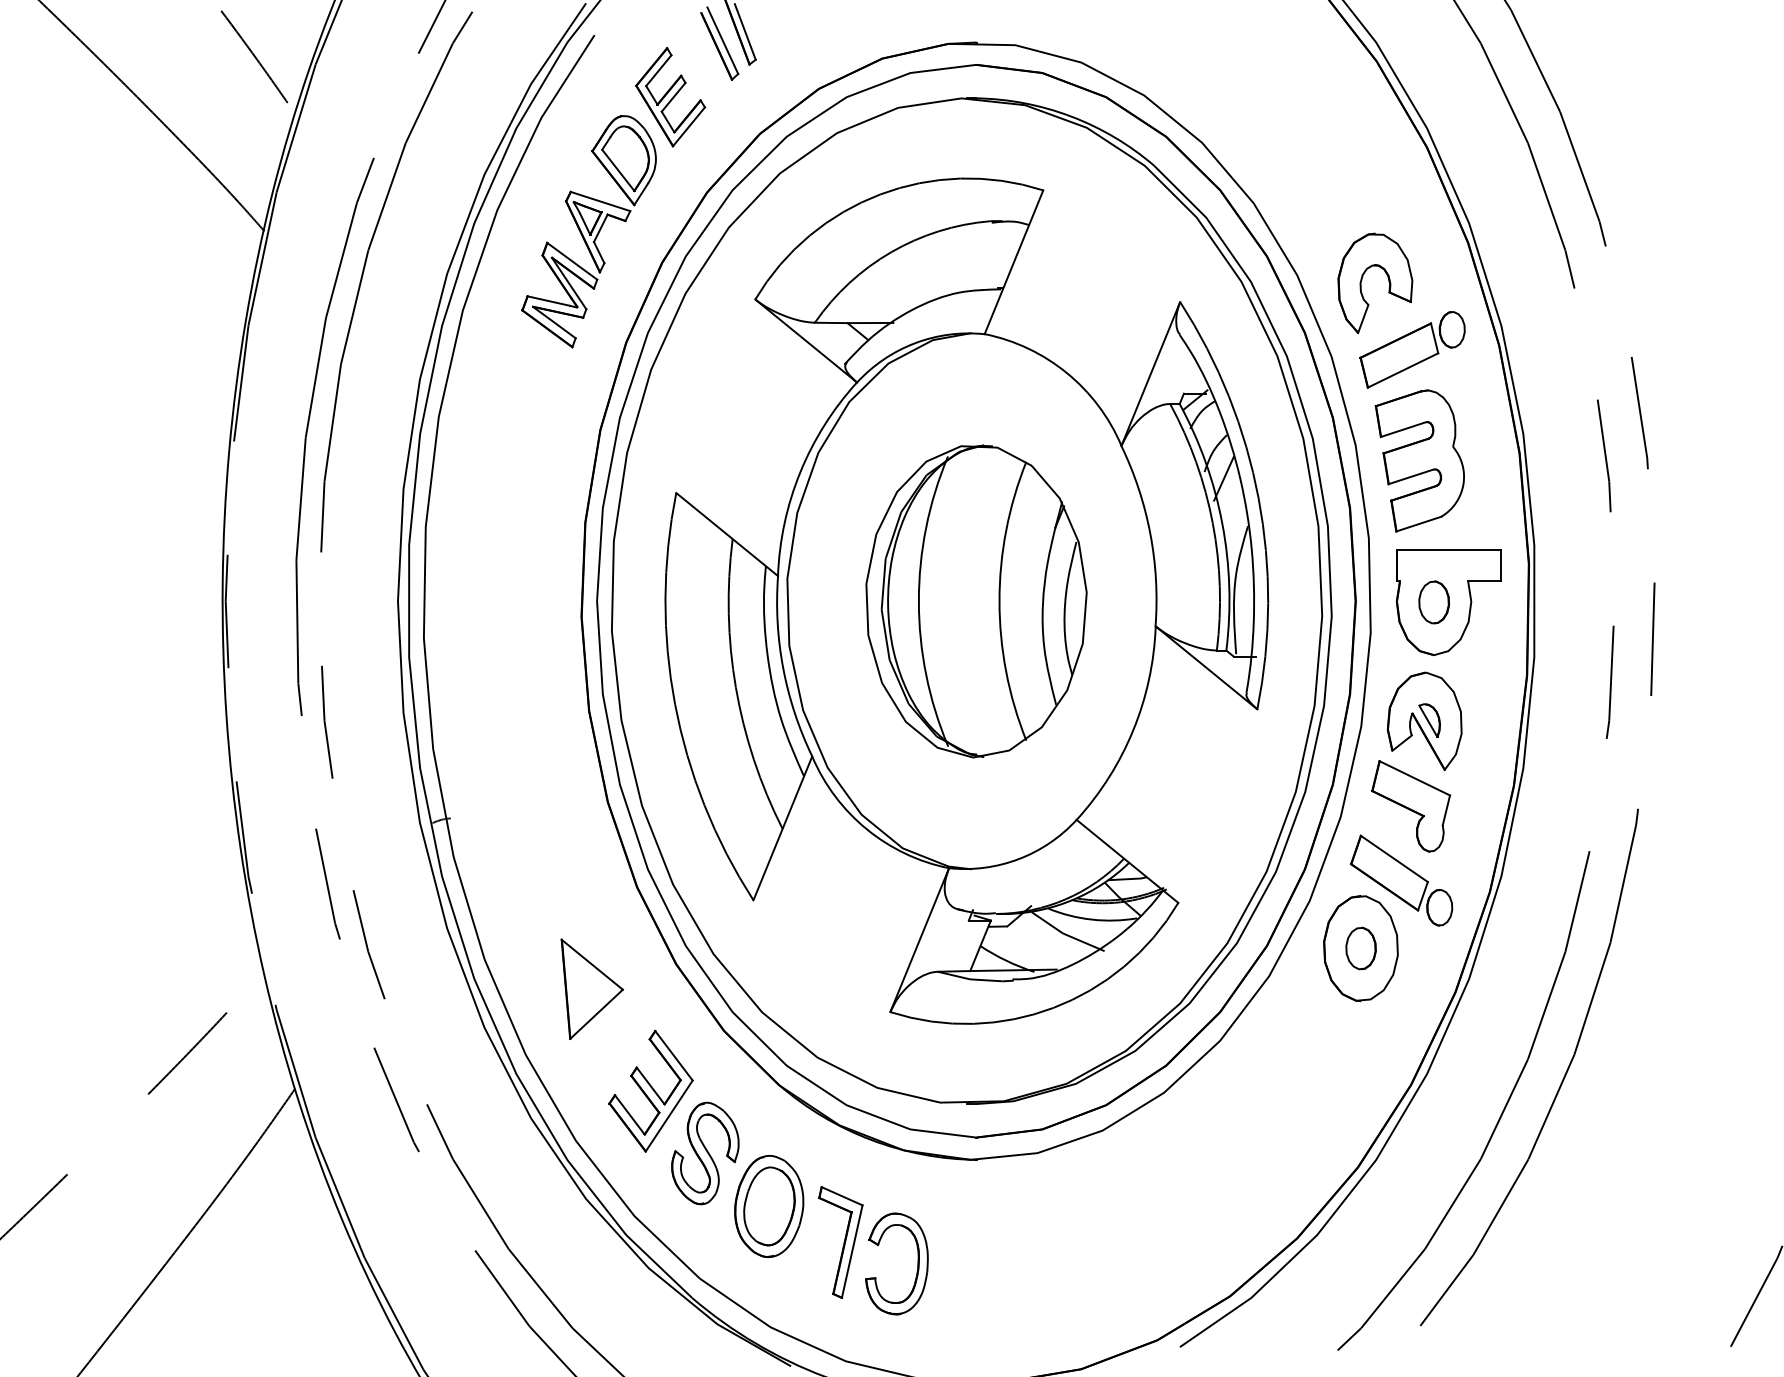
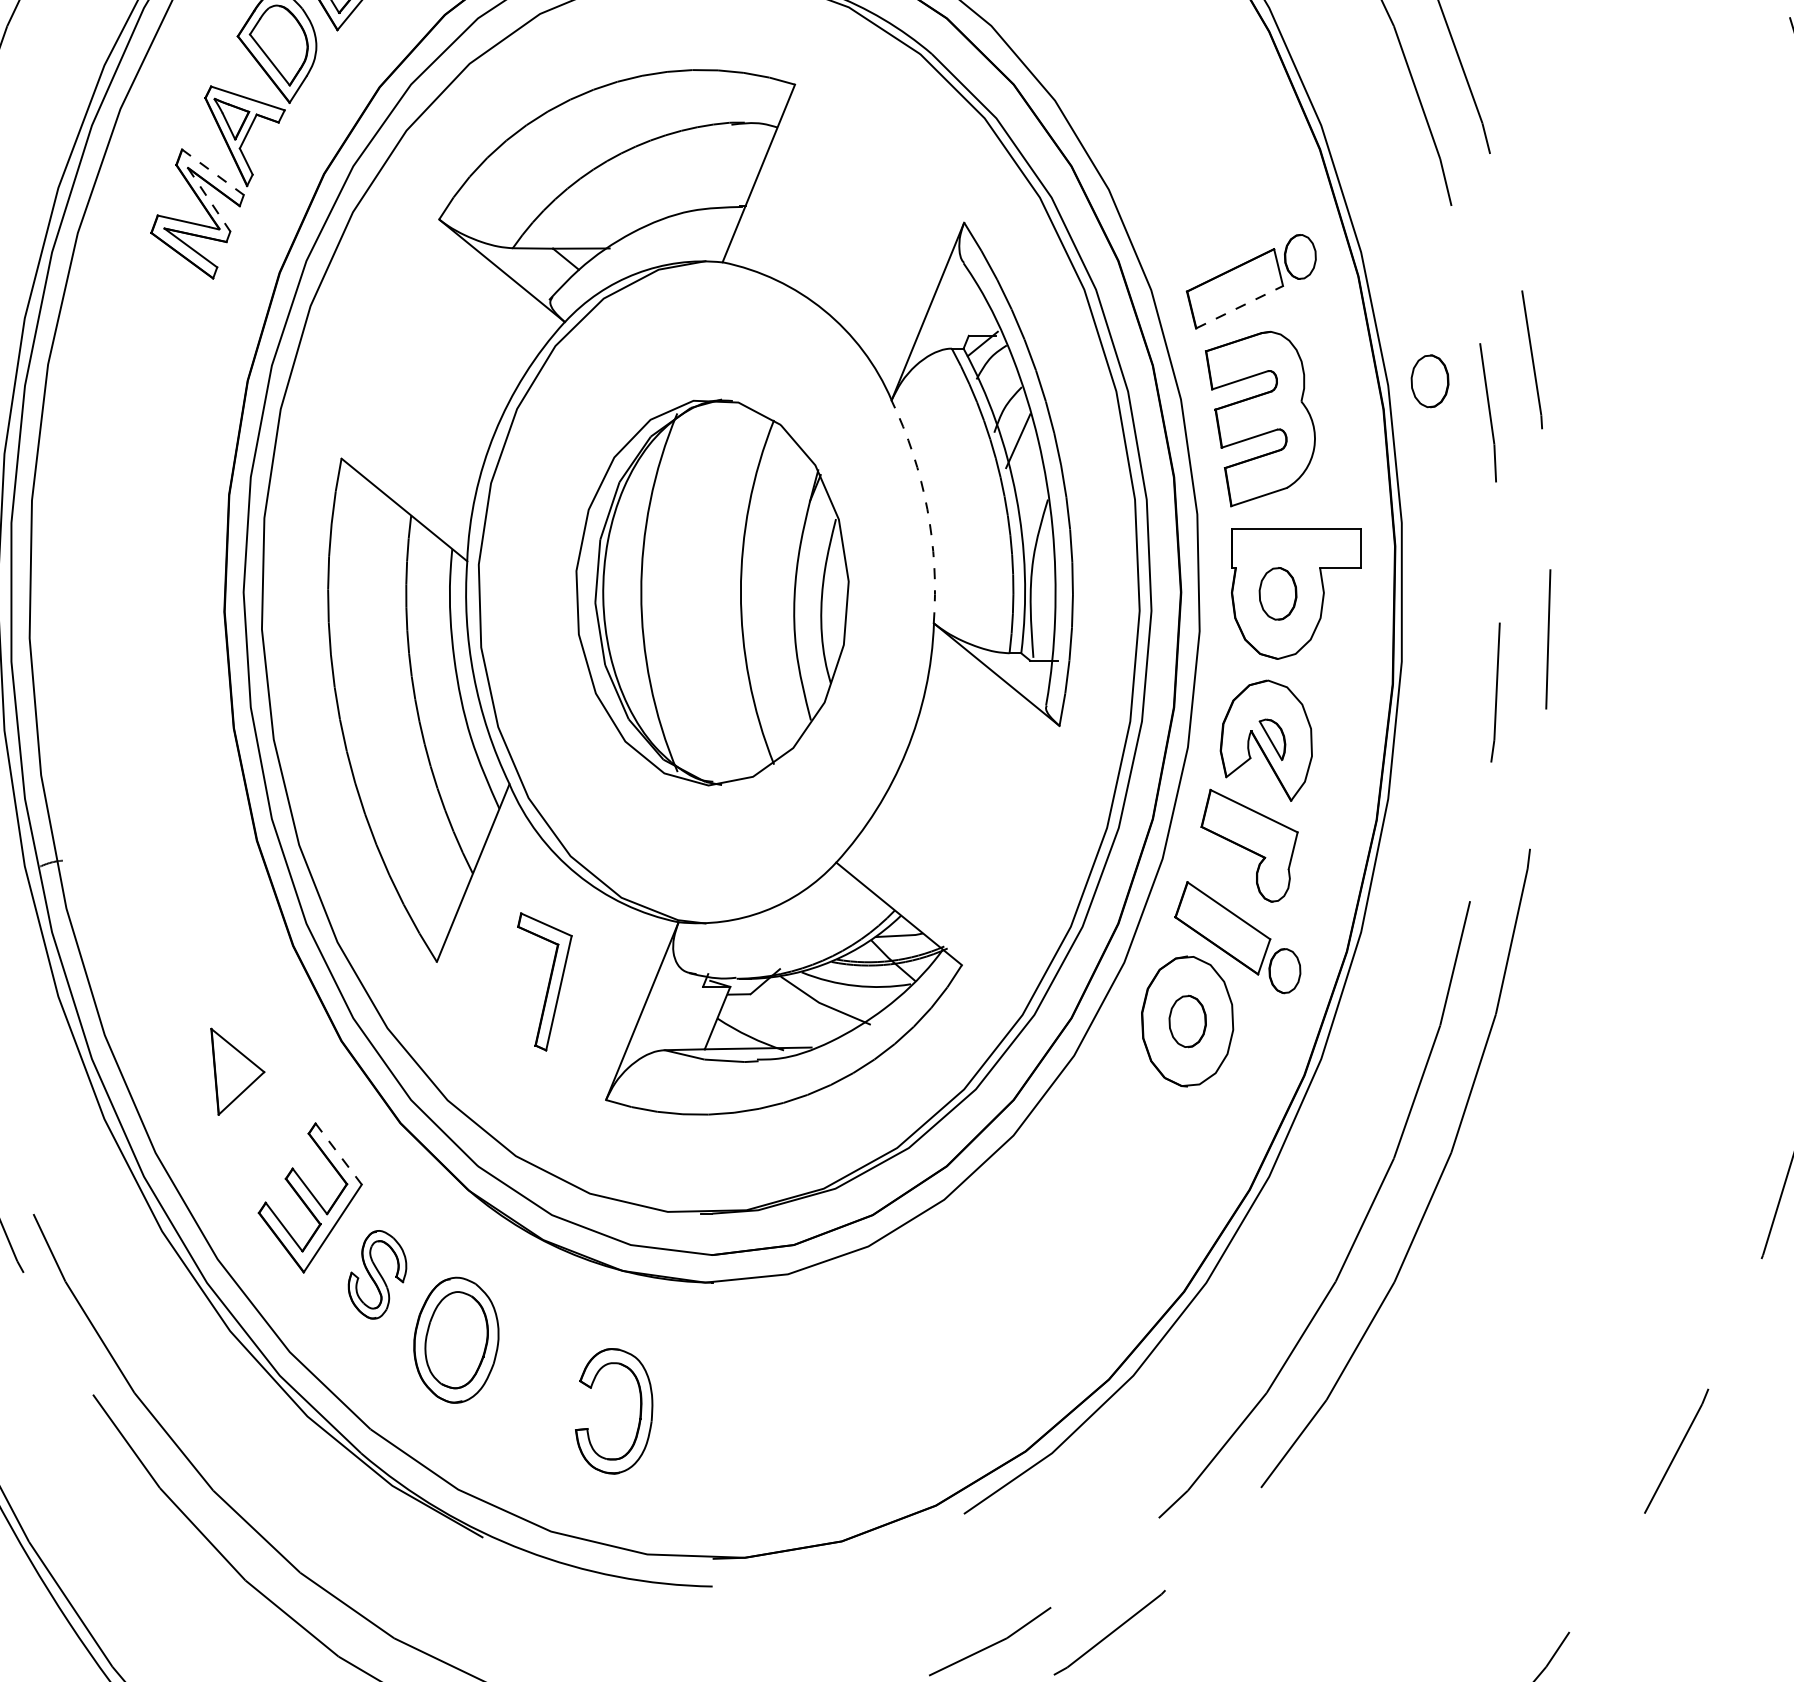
line: (572, 261) -> (213, 172), solid -> dashed
part: (1388, 282) -> (1221, 198), removed
line: (569, 283) -> (209, 199), solid -> dashed
line: (1403, 370) -> (1240, 307), solid -> dashed
part: (1556, 430) -> (1429, 381), added
arc: (1150, 533) -> (927, 508), solid -> dashed
part: (592, 988) -> (238, 1070), size x0.7
line: (674, 1056) -> (339, 1154), solid -> dashed
part: (705, 1153) -> (377, 1274), size x0.7
part: (840, 1242) -> (544, 981), moved

